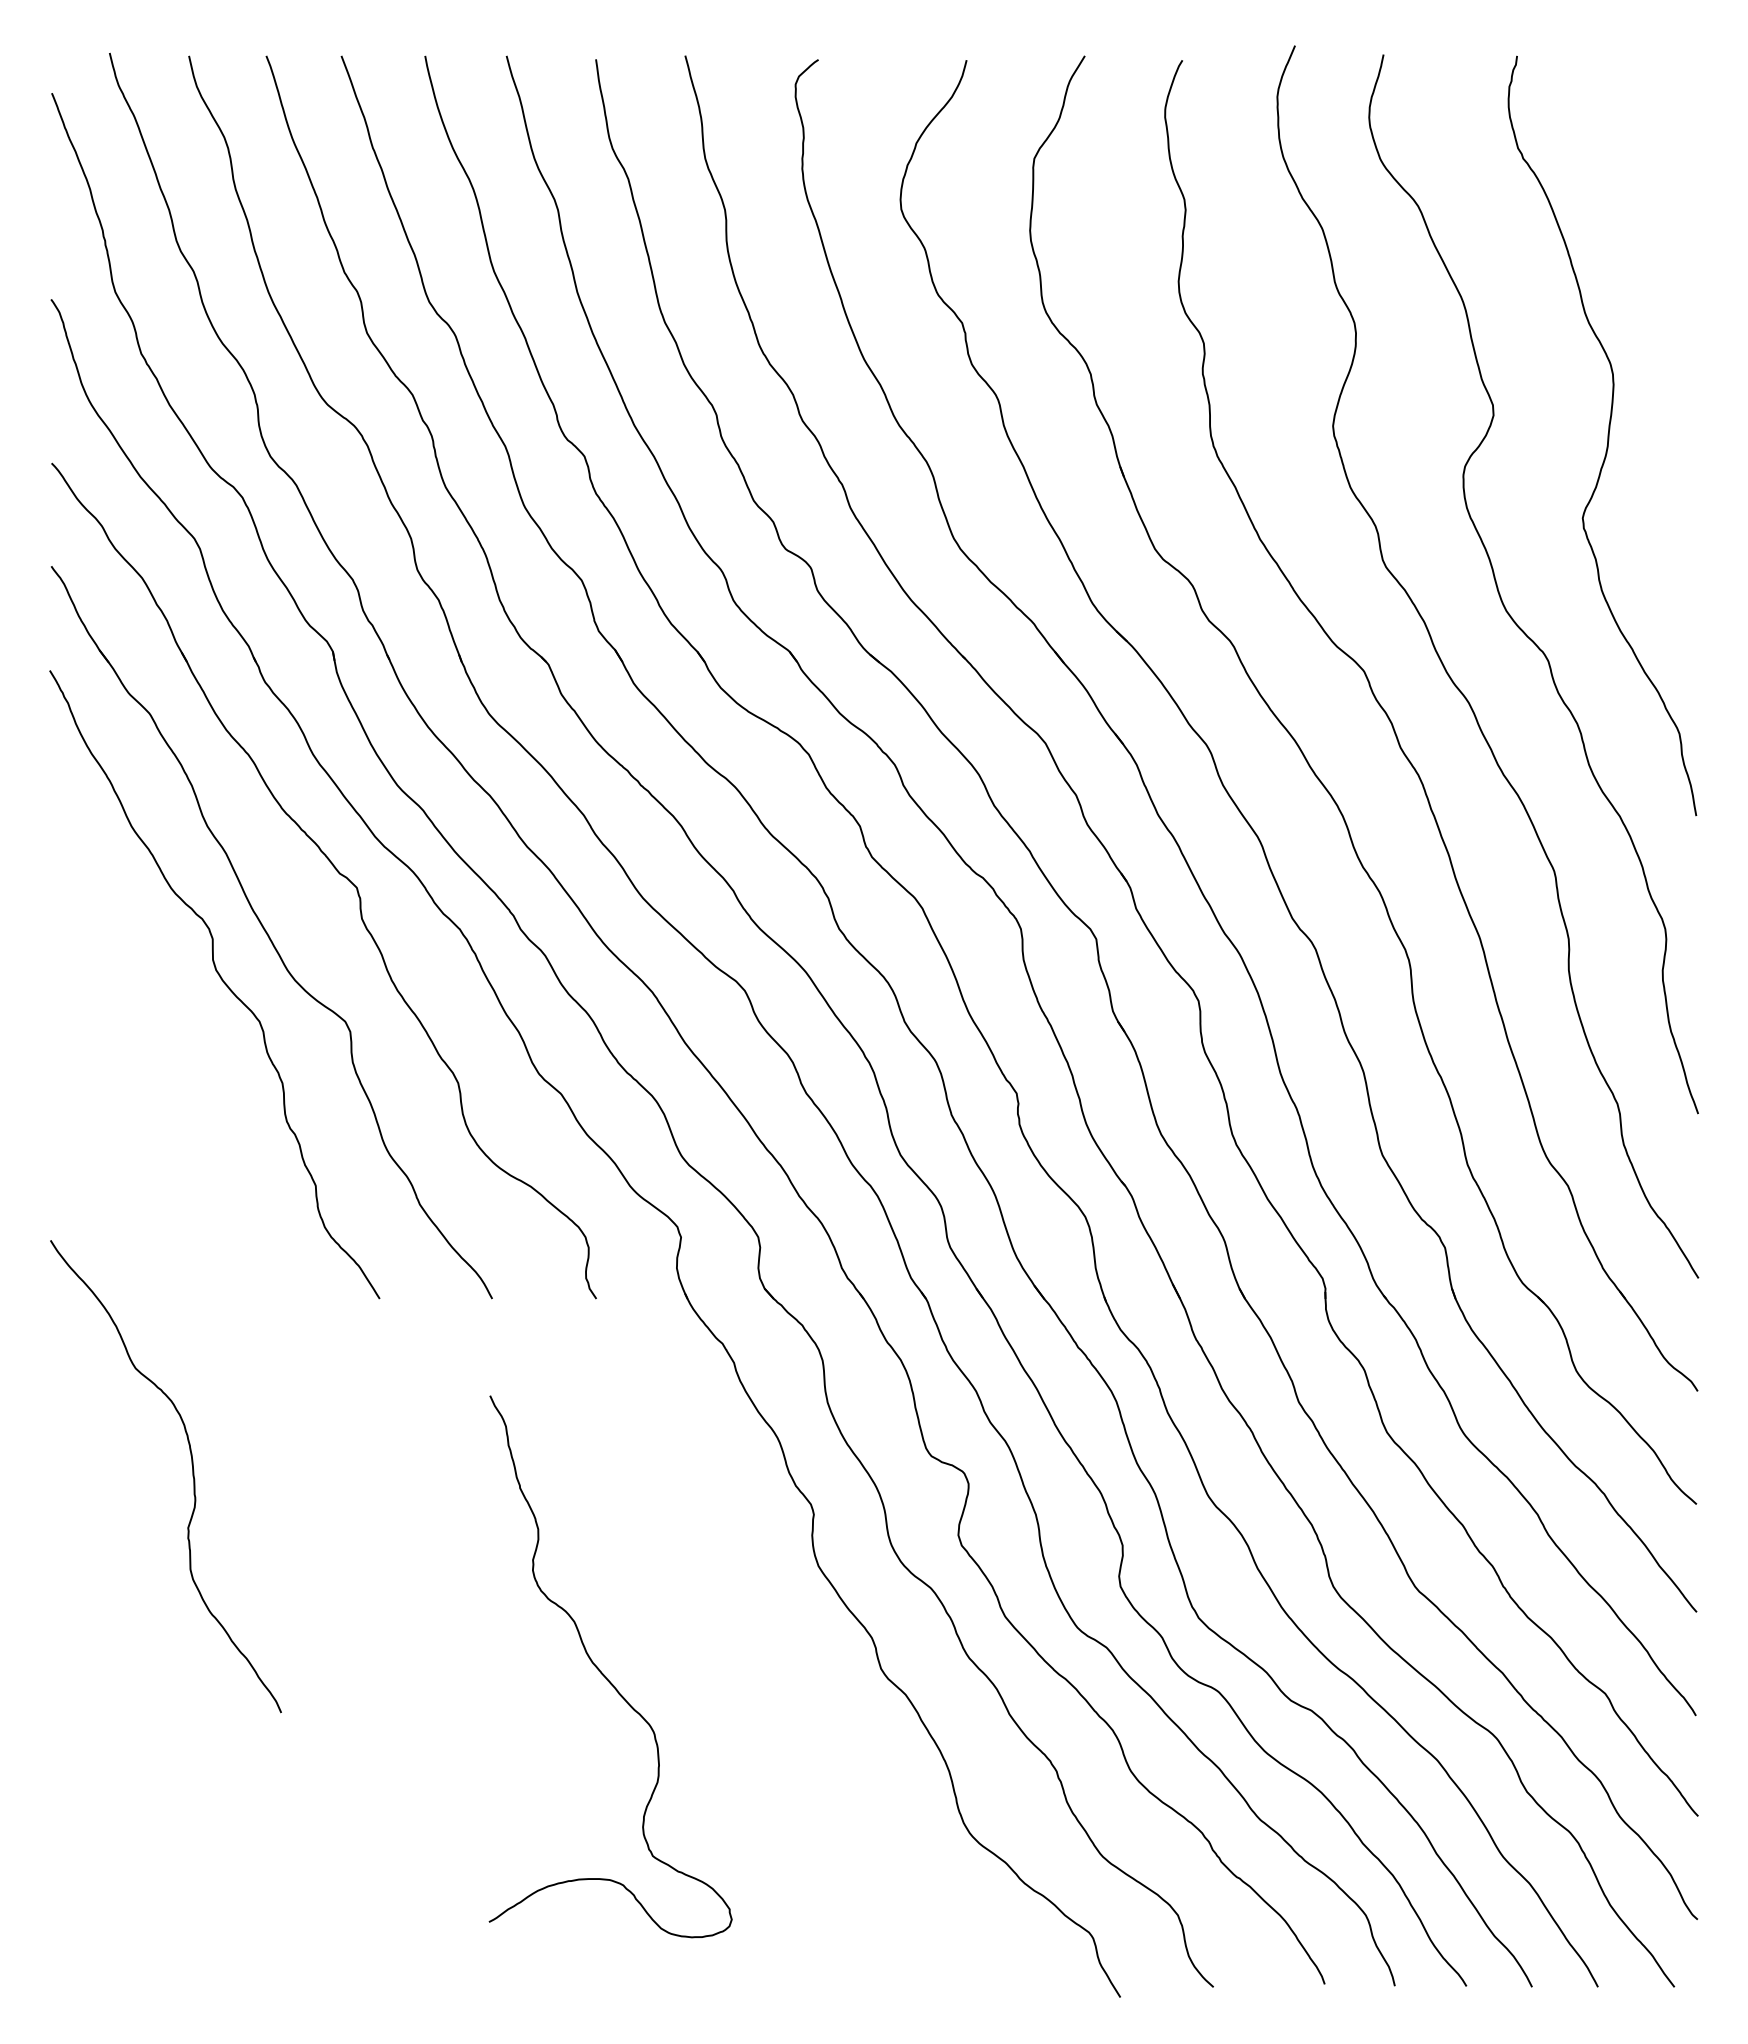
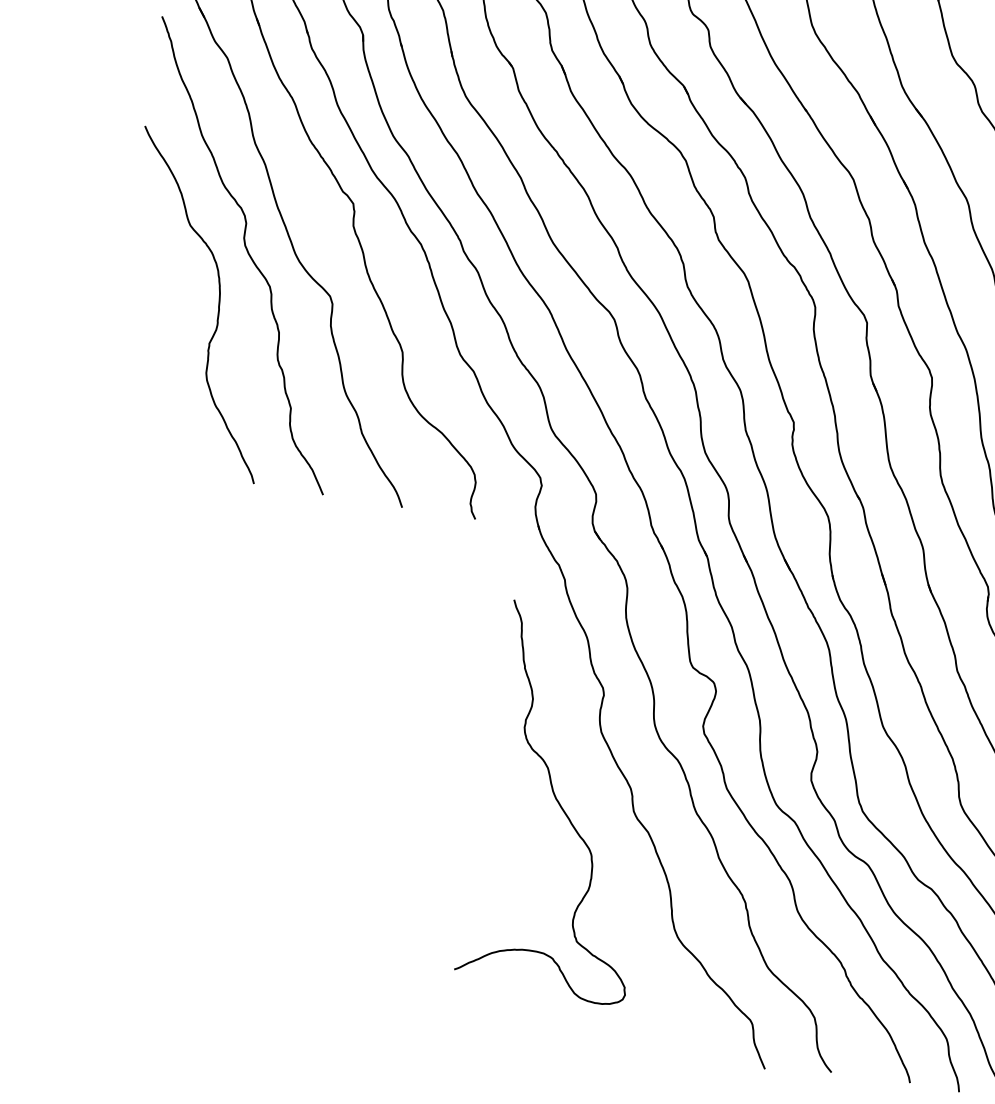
curve: (192, 1476) -> (218, 307), moved
curve: (603, 1673) -> (562, 807), moved

